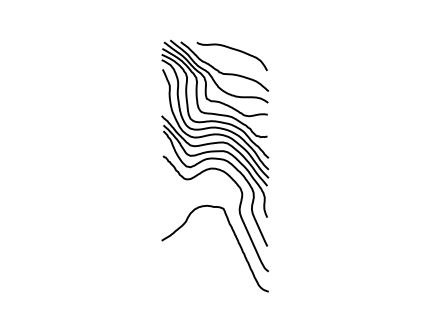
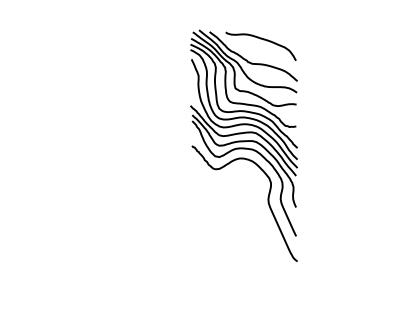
curve: (235, 238) -> (264, 228), removed

